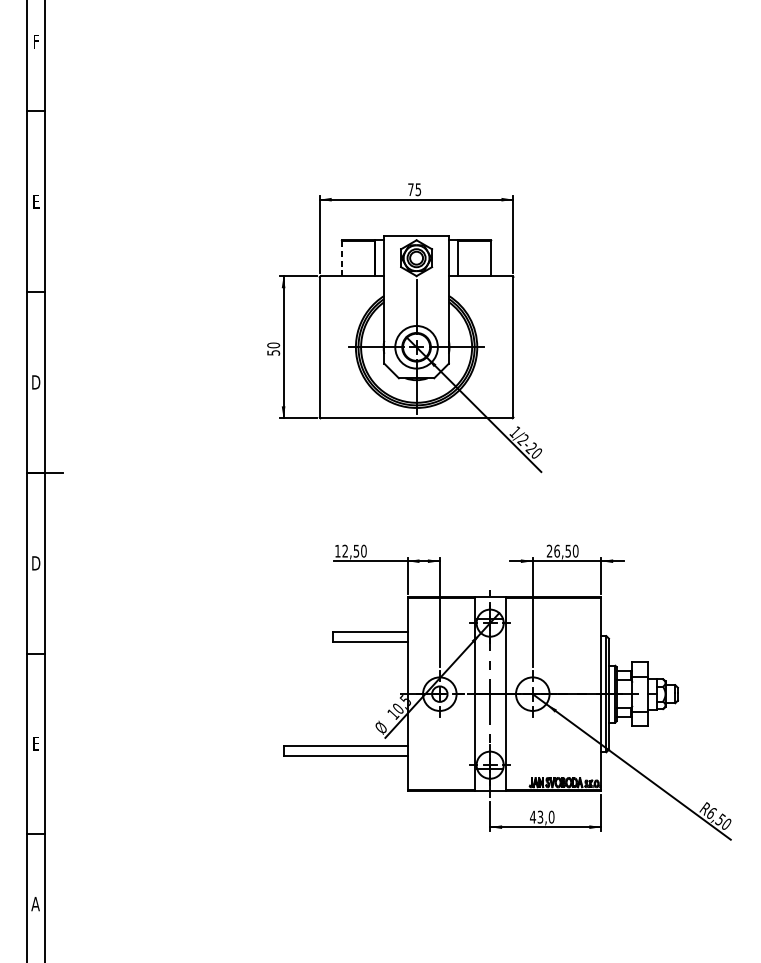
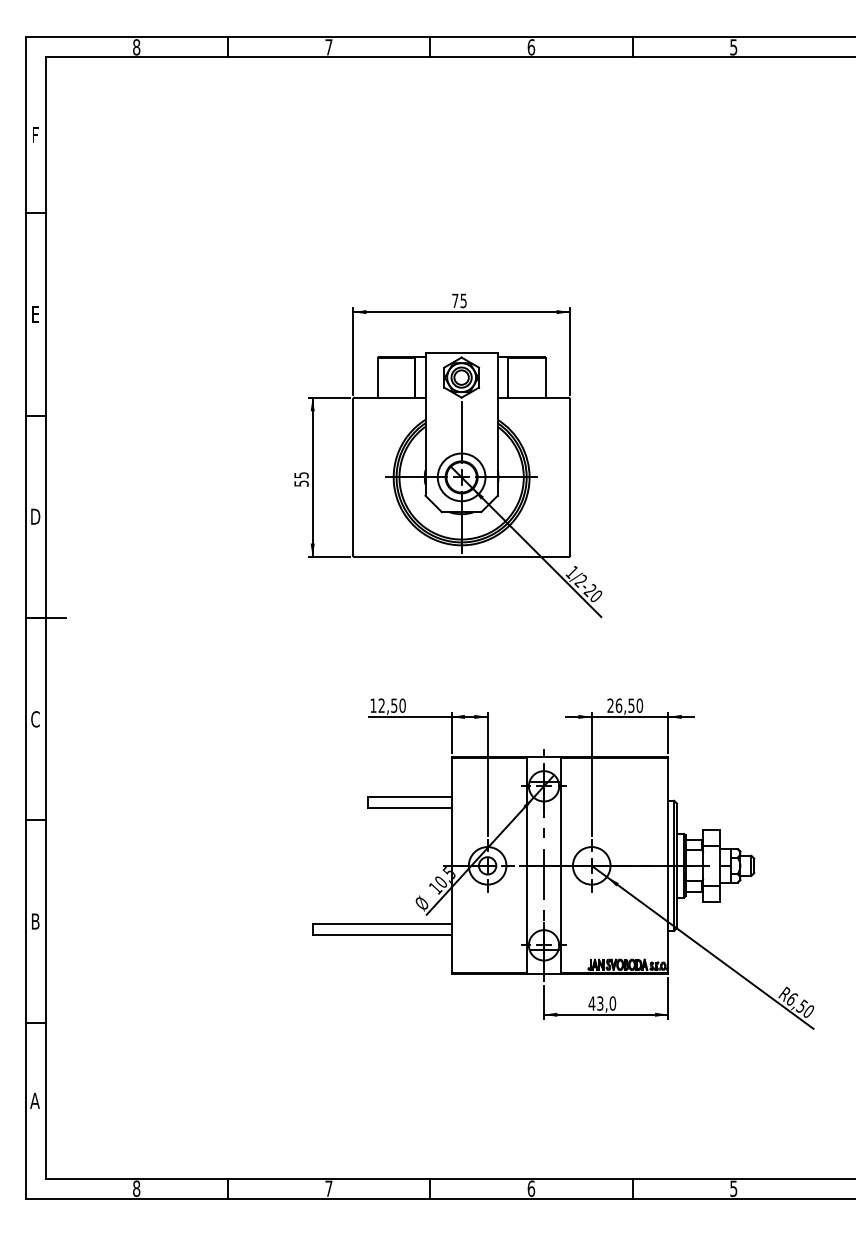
line: (341, 258) -> (377, 378), dashed -> solid
text: (273, 345) -> (301, 475), 50 -> 55
text: (36, 563) -> (35, 719), D -> C
text: (36, 743) -> (35, 921), E -> B

